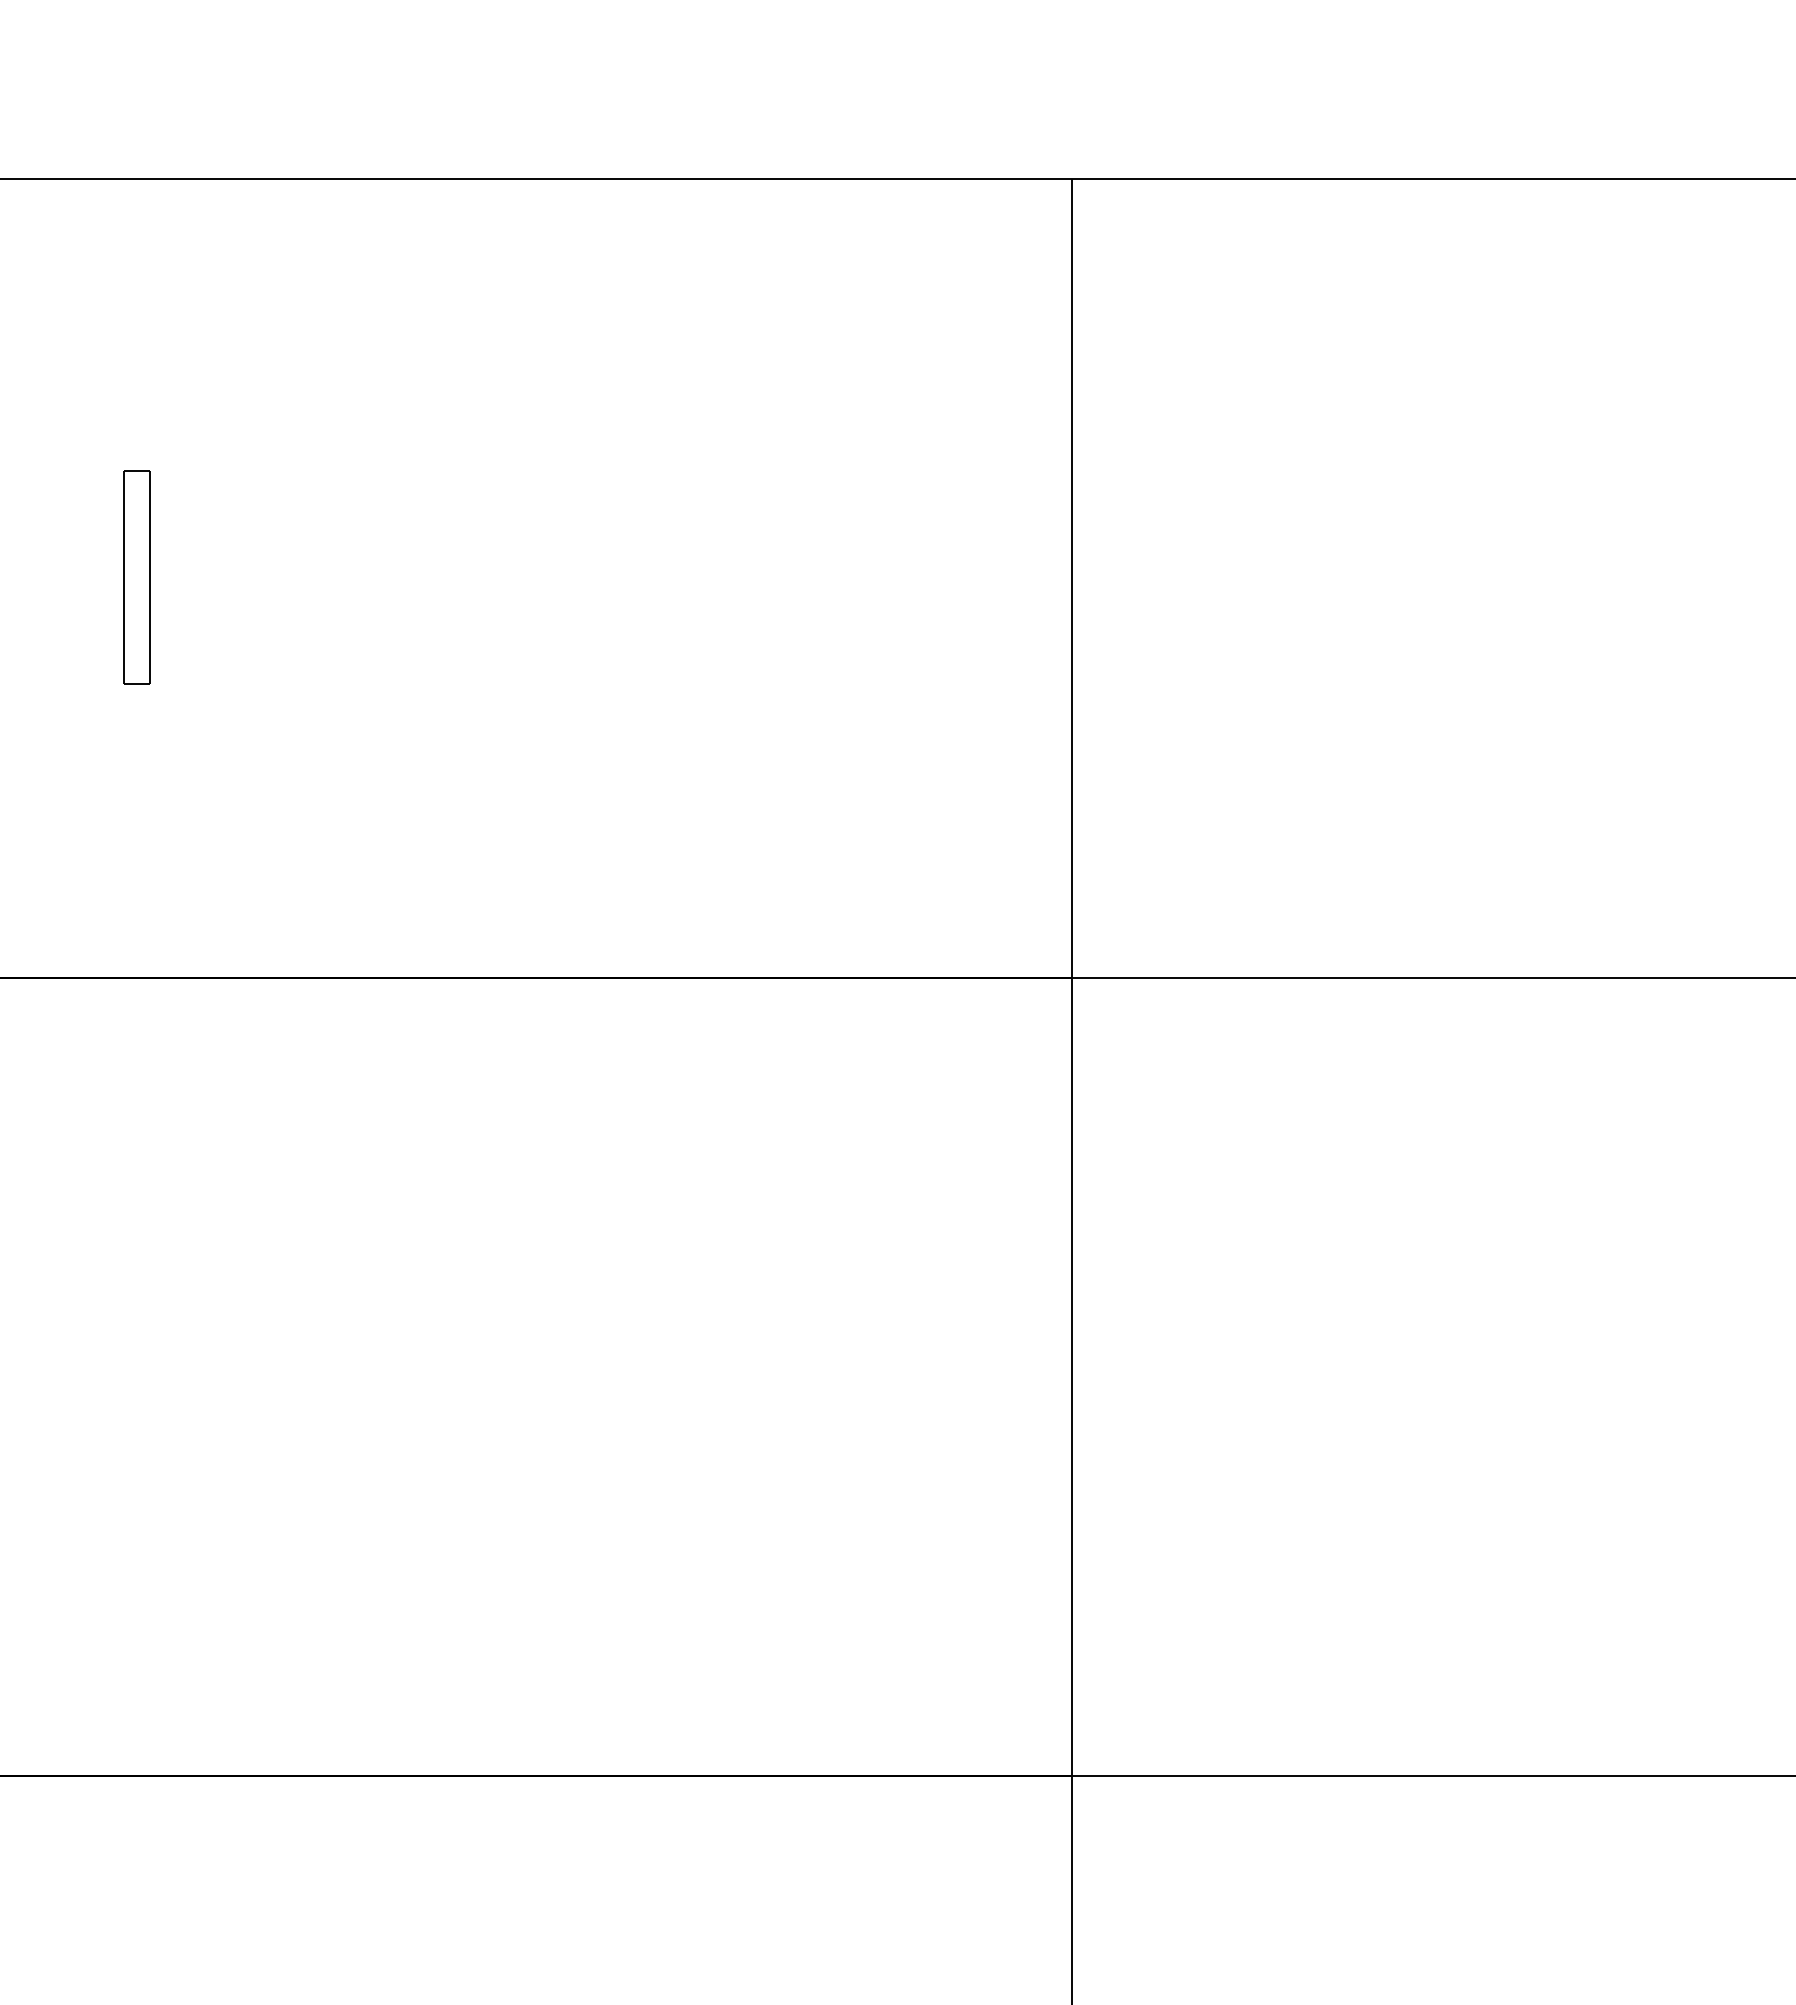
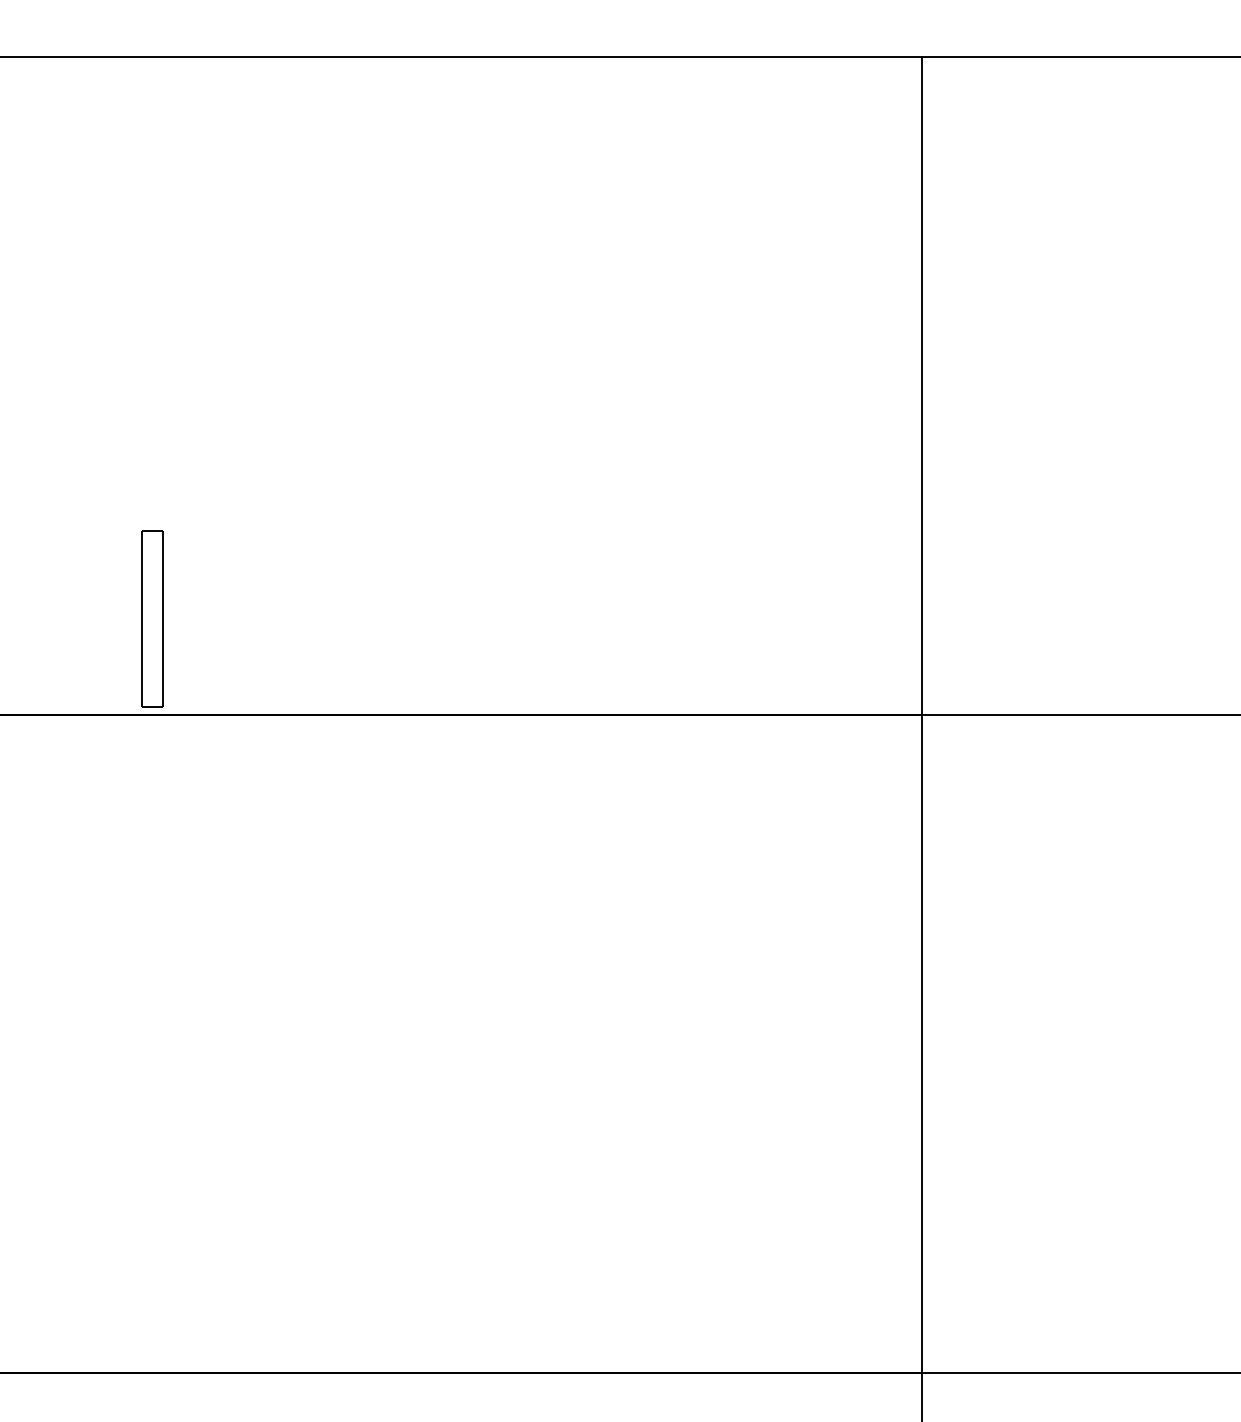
part: (136, 577) -> (151, 619), moved

